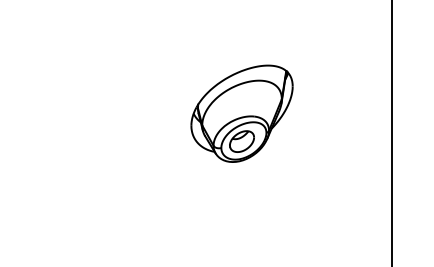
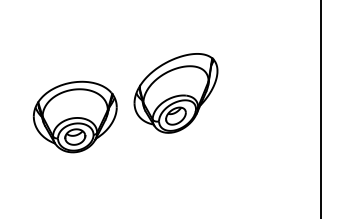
part: (241, 113) -> (175, 93), moved
part: (91, 142) -> (74, 116), added

